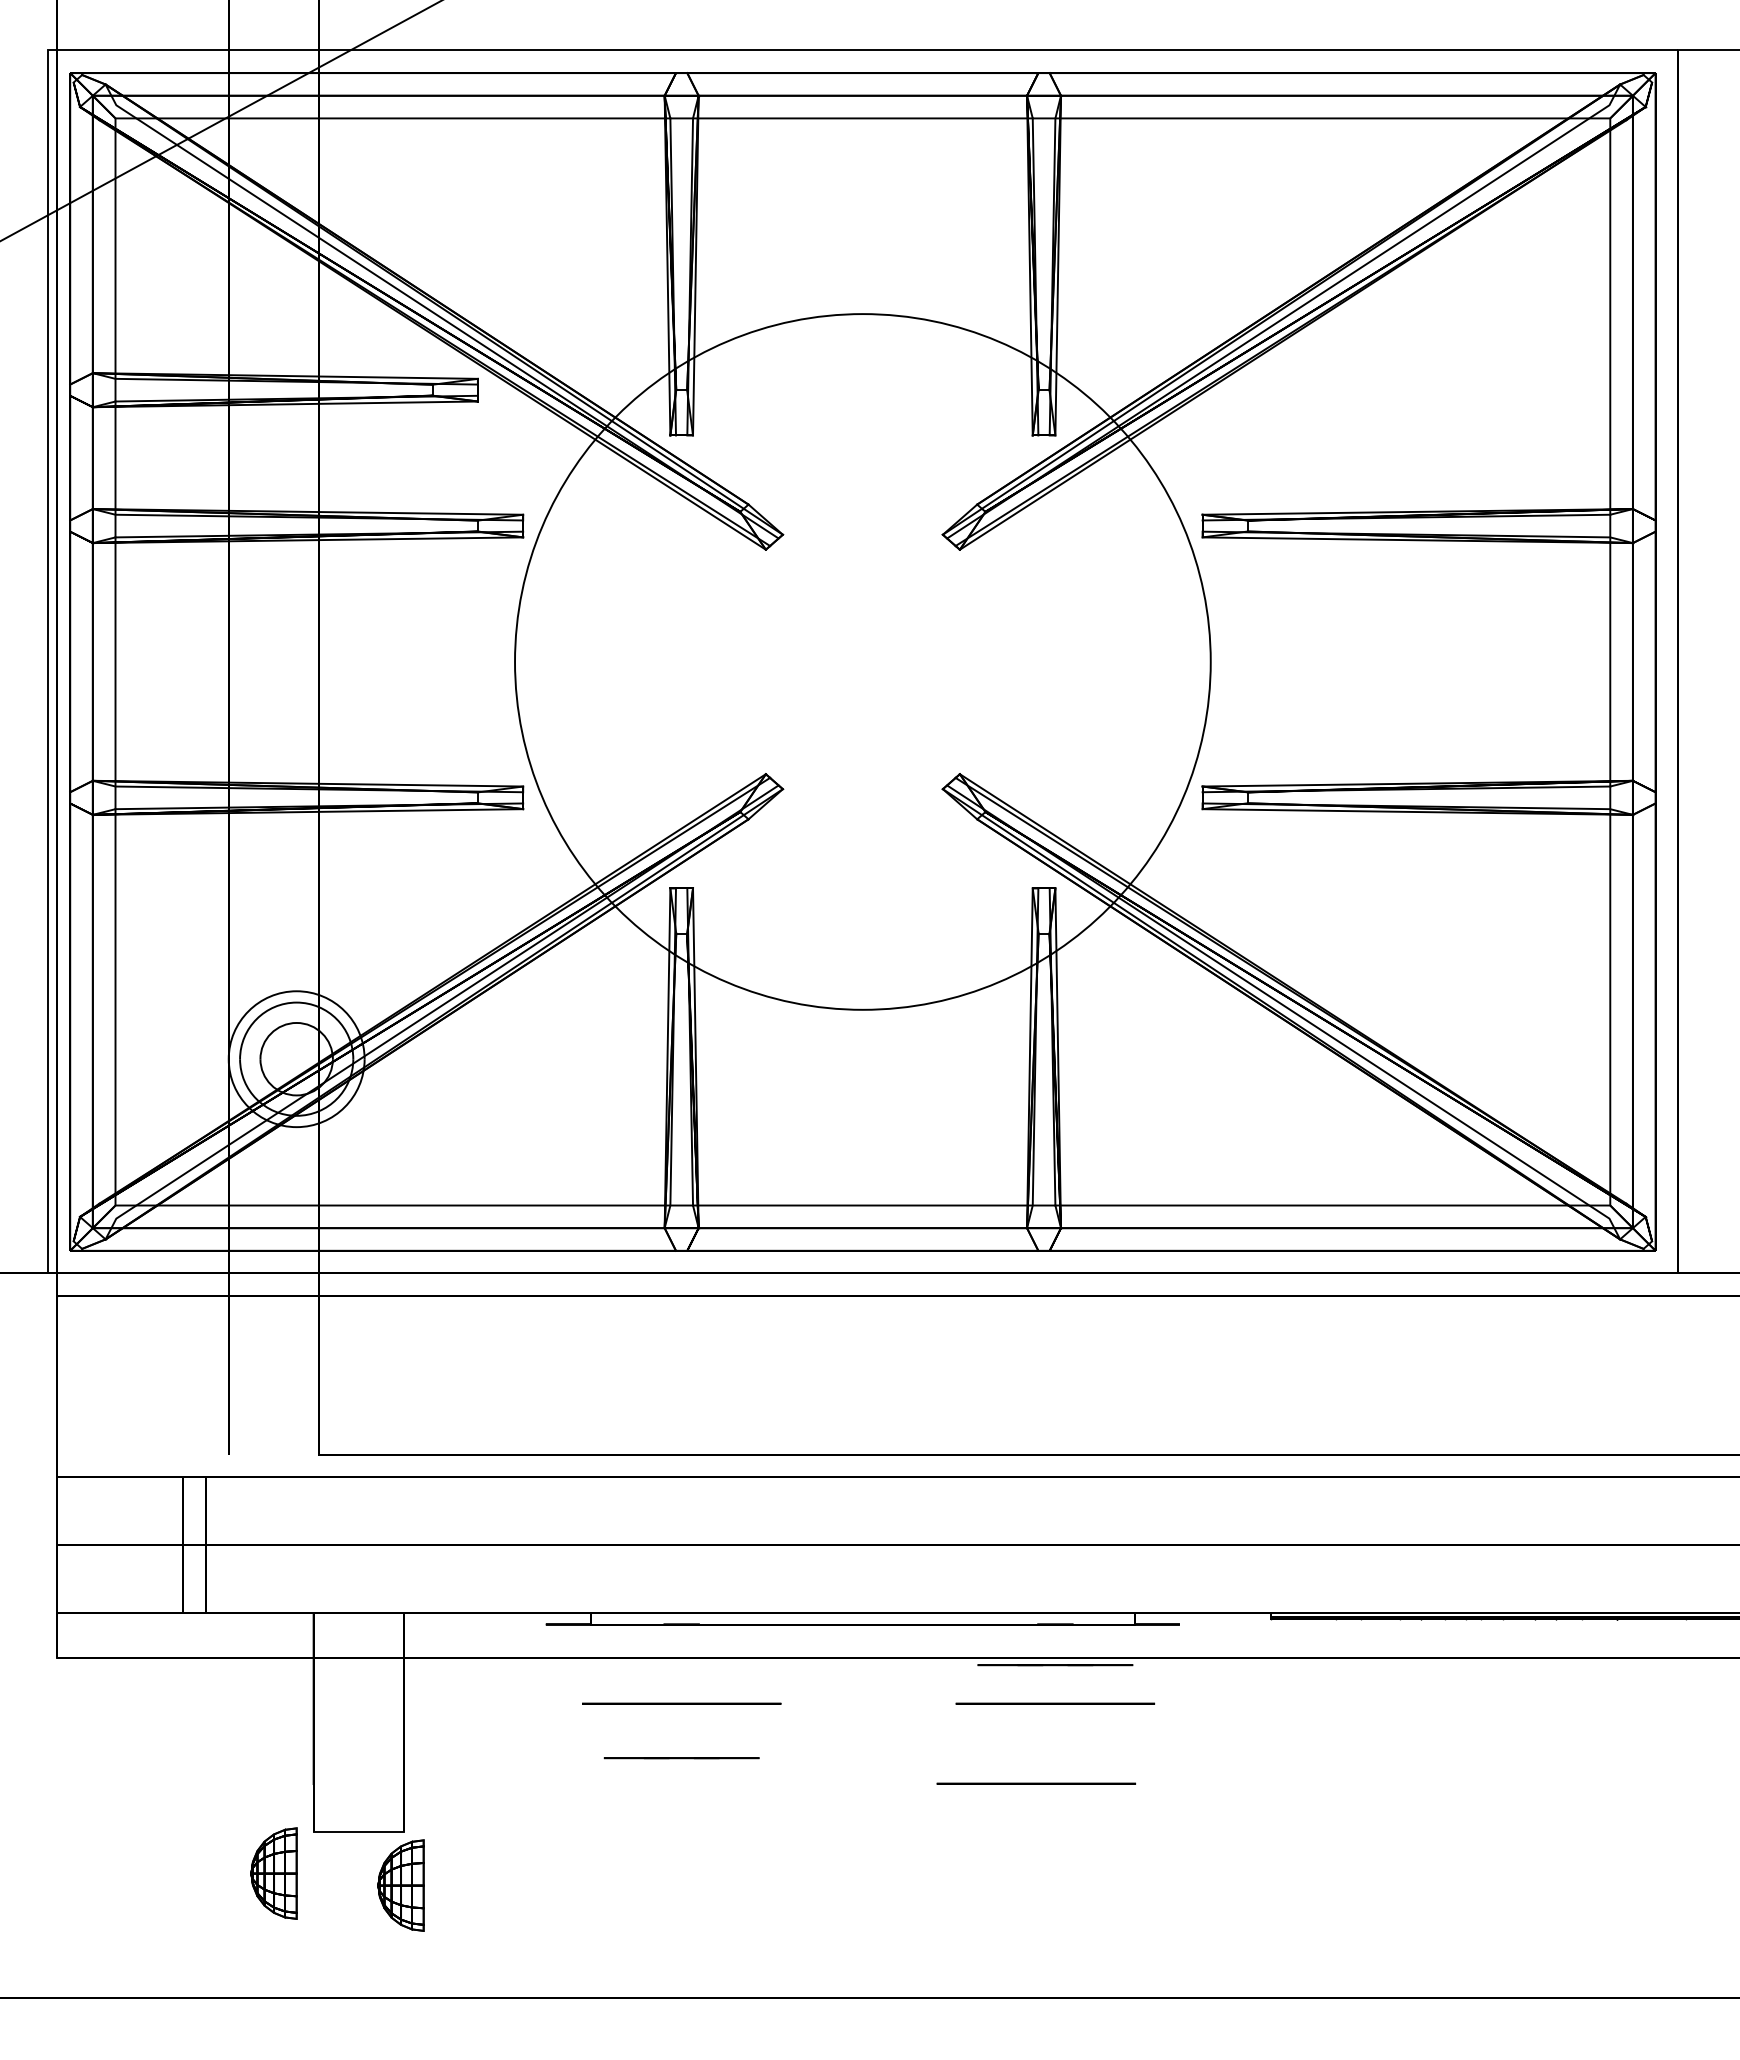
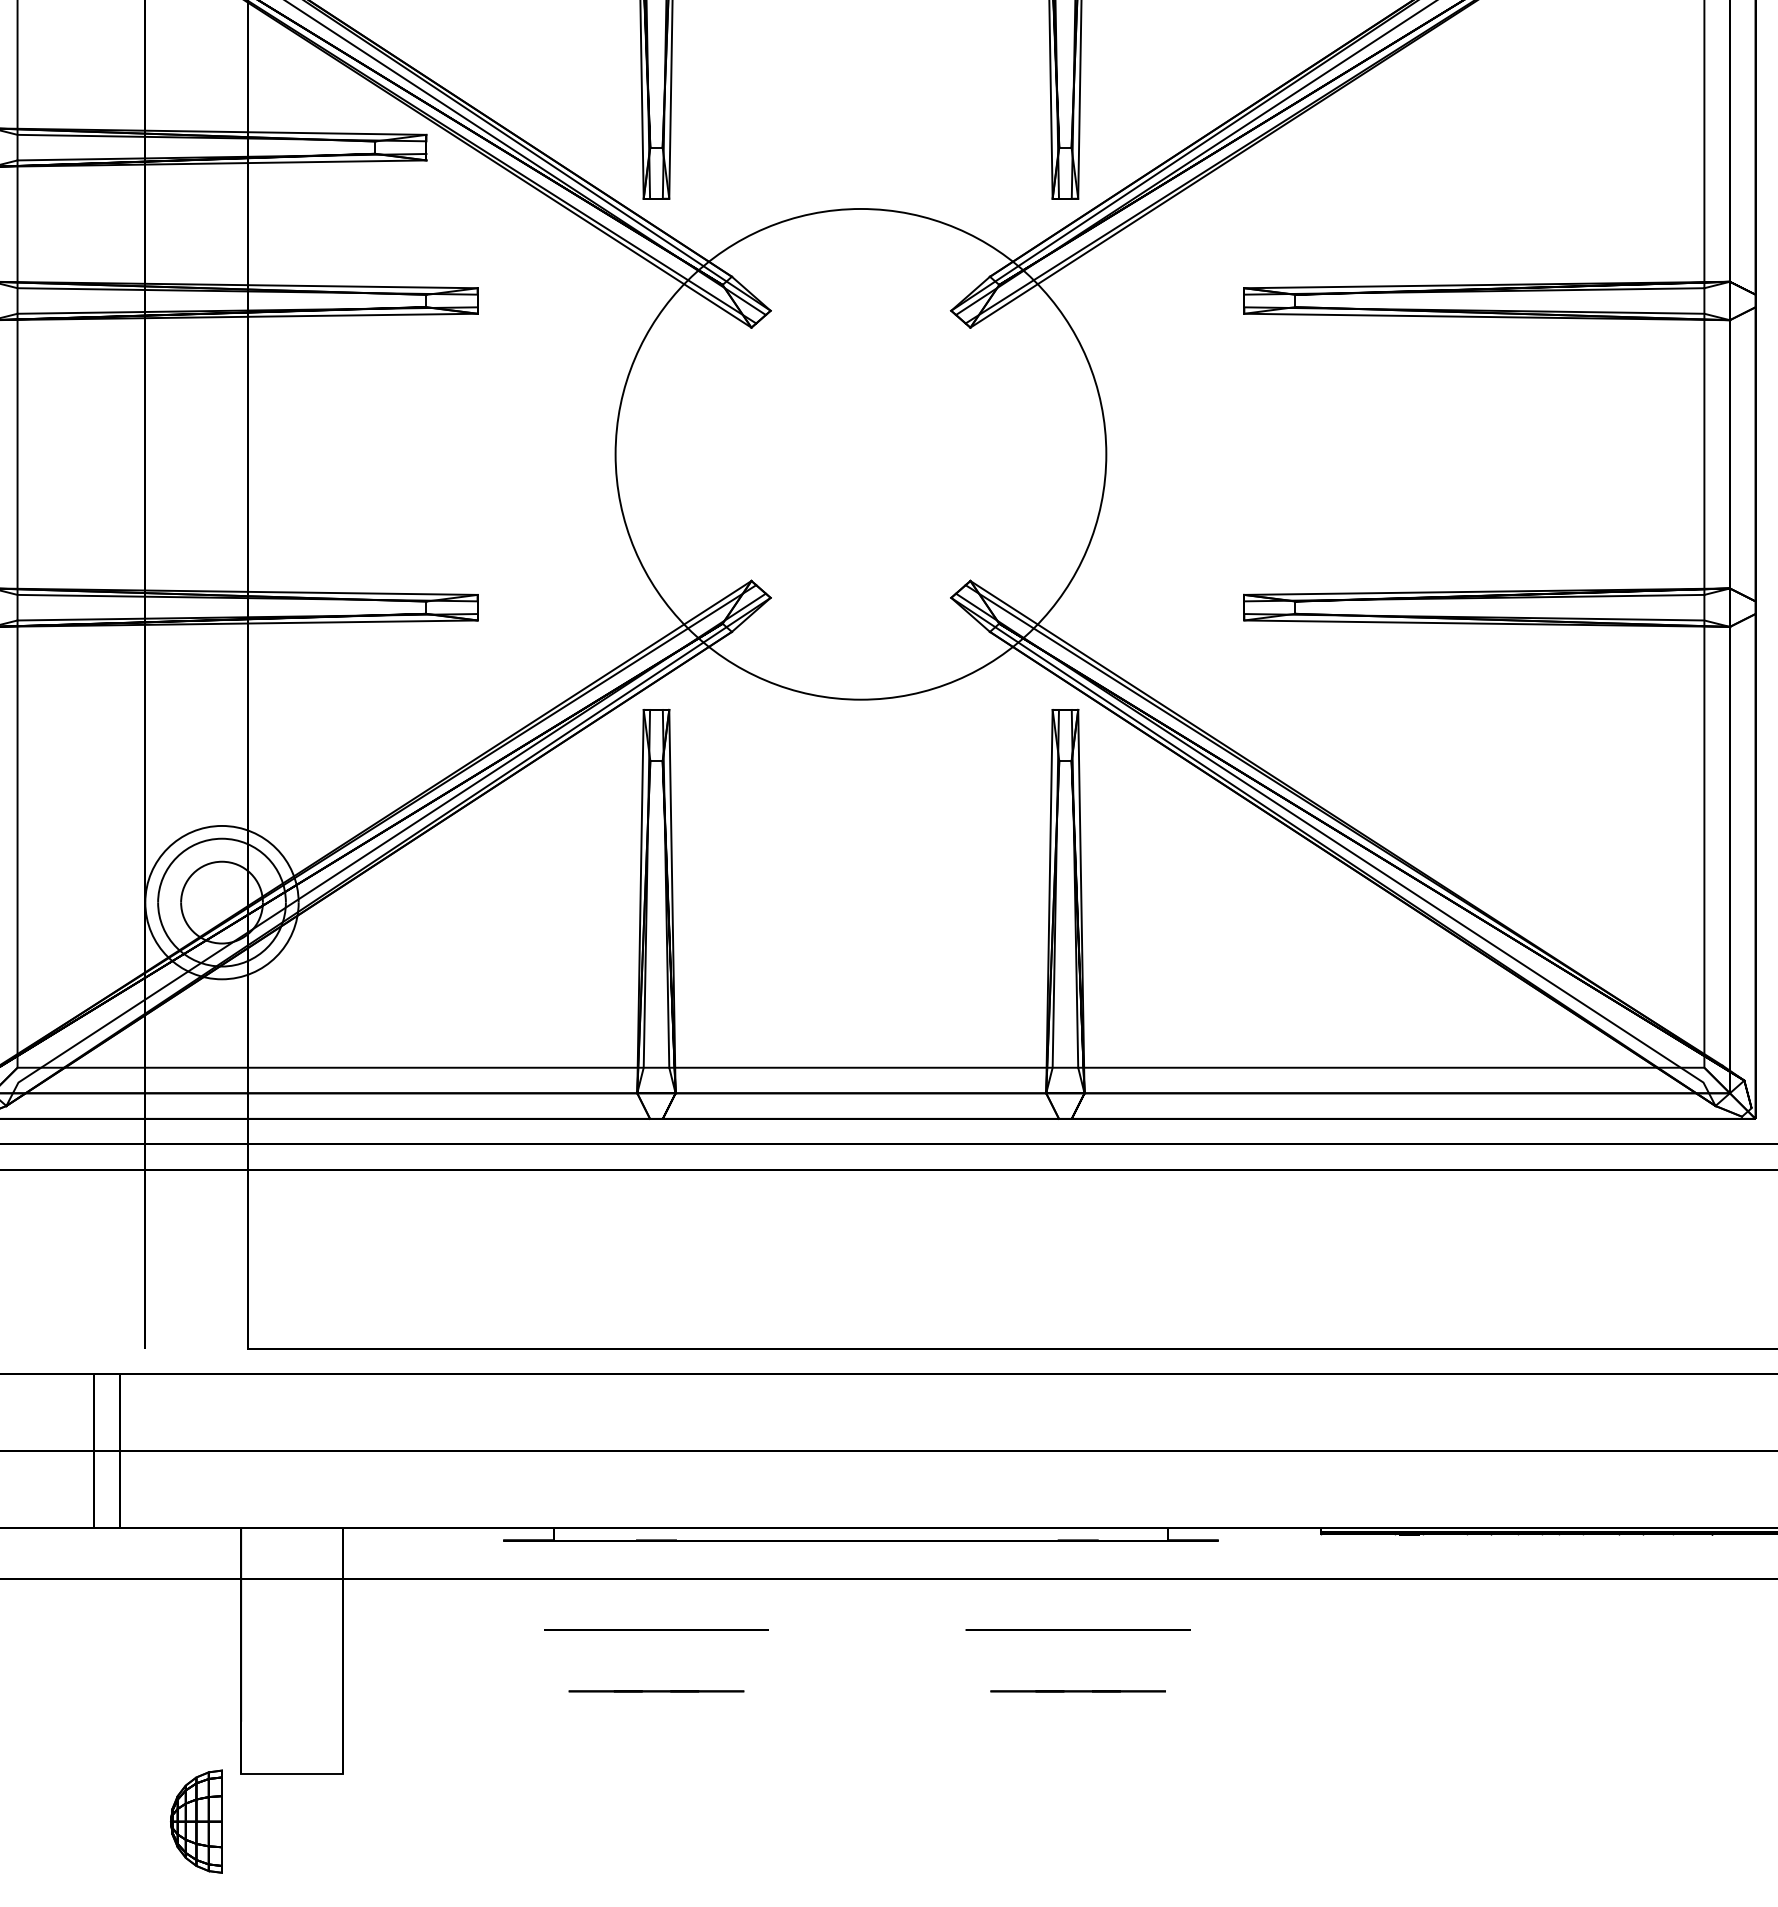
circle: (862, 661) -> (860, 453), size x0.62
line: (1055, 1665) -> (1078, 1691), moved
circle: (1036, 1783) -> (1056, 1719), removed
part: (400, 1885) -> (339, 1835), removed

